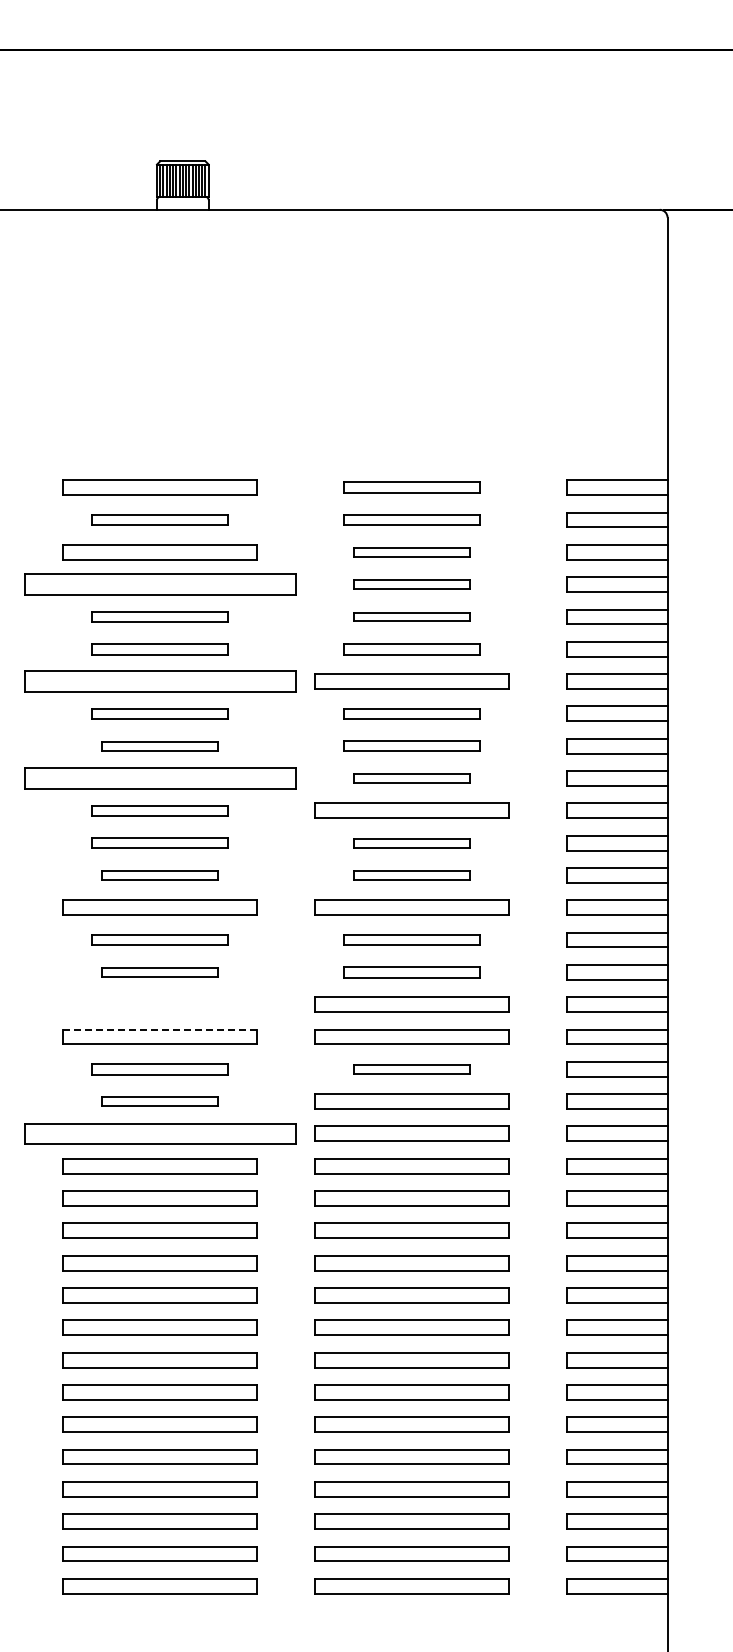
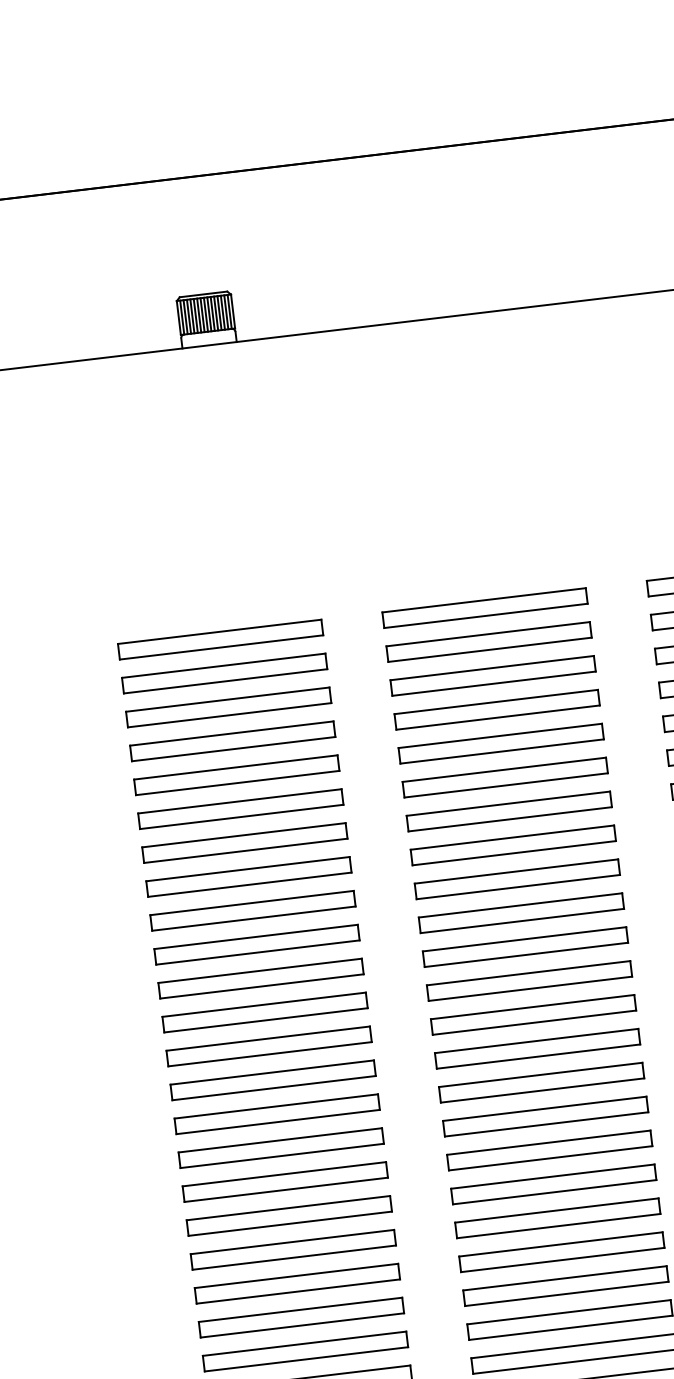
part: (411, 487) -> (484, 608), size x1.43
part: (159, 519) -> (223, 673), size x1.43
part: (411, 519) -> (488, 641), size x1.43
part: (411, 552) -> (492, 676), size x1.67
part: (159, 584) -> (231, 741), size x0.71
part: (411, 584) -> (496, 709), size x1.67
part: (159, 616) -> (235, 774), size x1.43
part: (411, 616) -> (500, 743), size x1.67
part: (159, 649) -> (240, 809), size x1.43
part: (411, 649) -> (504, 777), size x1.43
part: (159, 681) -> (244, 843), size x0.71
part: (159, 713) -> (248, 876), size x1.43
part: (411, 713) -> (512, 845), size x1.43
part: (159, 746) -> (252, 911), size x1.67
part: (411, 746) -> (516, 879), size x1.43
part: (159, 778) -> (256, 944), size x0.71
part: (411, 778) -> (520, 913), size x1.67
part: (159, 810) -> (260, 978), size x1.43
part: (159, 843) -> (264, 1013), size x1.43
part: (411, 843) -> (528, 981), size x1.67
part: (159, 875) -> (268, 1046), size x1.67
part: (411, 875) -> (532, 1015), size x1.67
part: (159, 939) -> (276, 1113), size x1.43
part: (411, 939) -> (540, 1082), size x1.43
part: (159, 972) -> (280, 1148), size x1.67
part: (411, 972) -> (544, 1116), size x1.43
part: (159, 1004) -> (284, 1181), added
line: (160, 1029) -> (288, 1208), dashed -> solid
part: (159, 1069) -> (292, 1250), size x1.43
part: (411, 1069) -> (557, 1218), size x1.67
part: (159, 1101) -> (296, 1283), size x1.67
part: (159, 1133) -> (300, 1317), size x0.71

